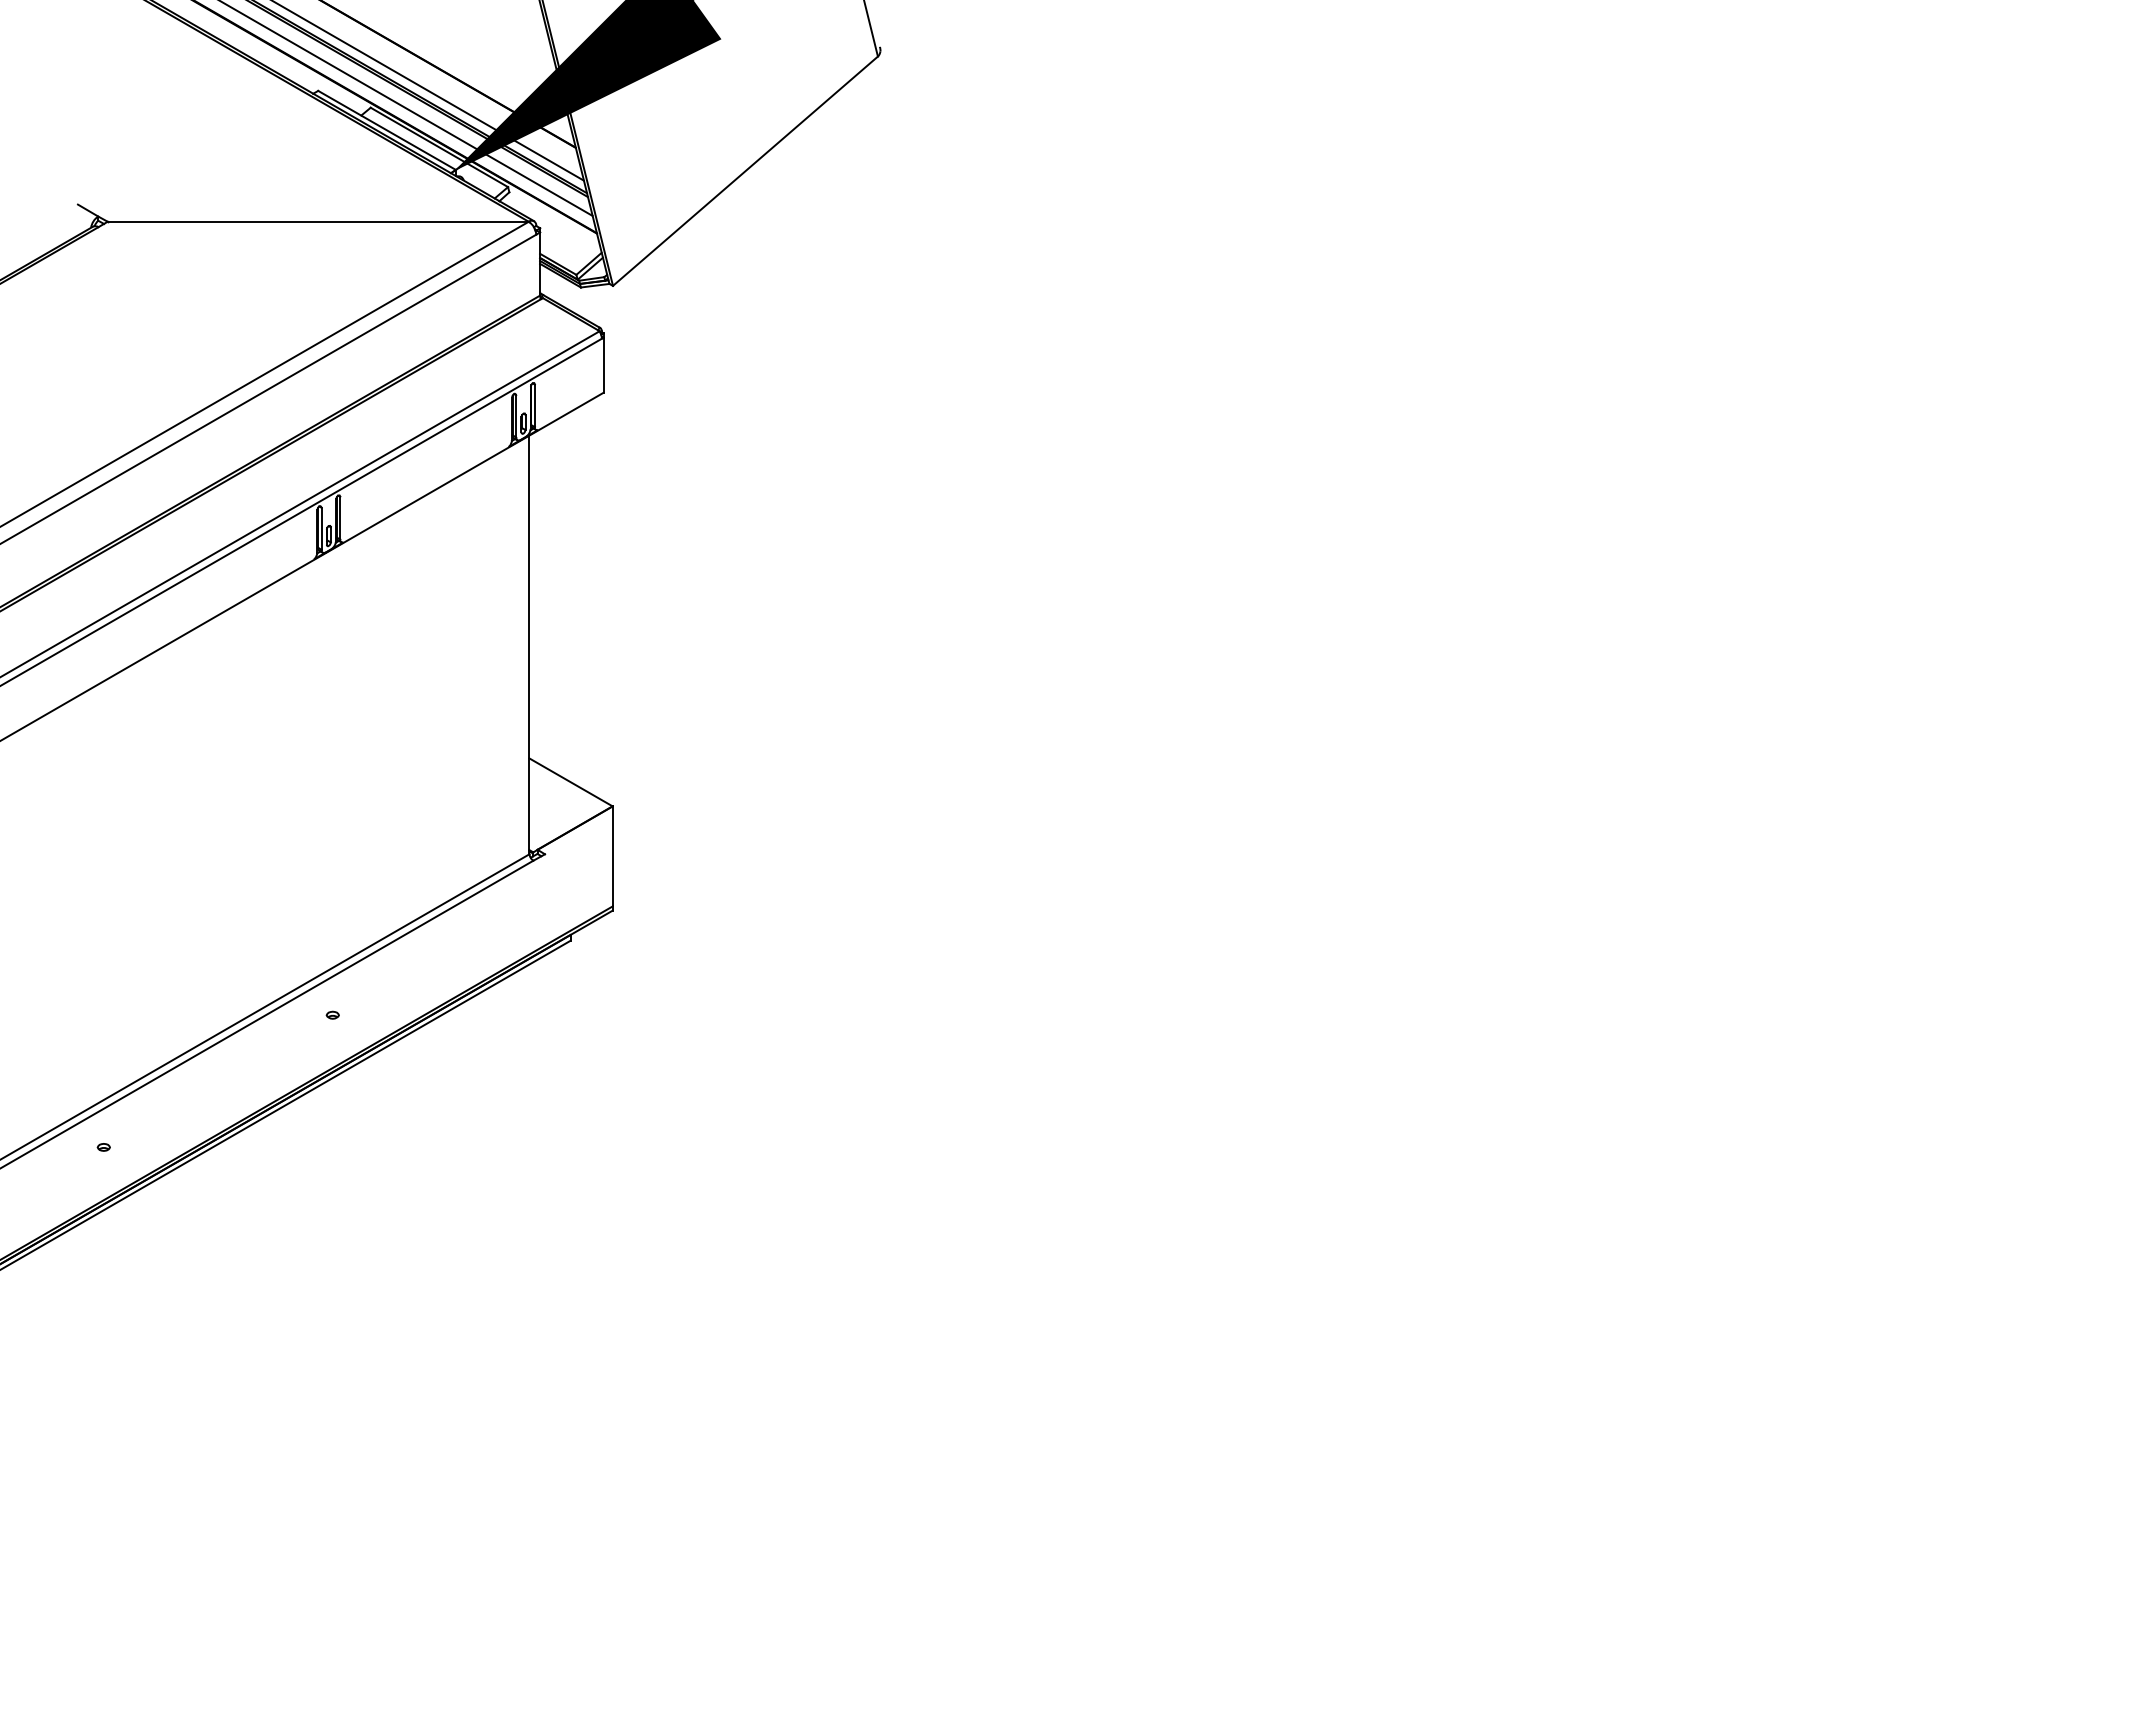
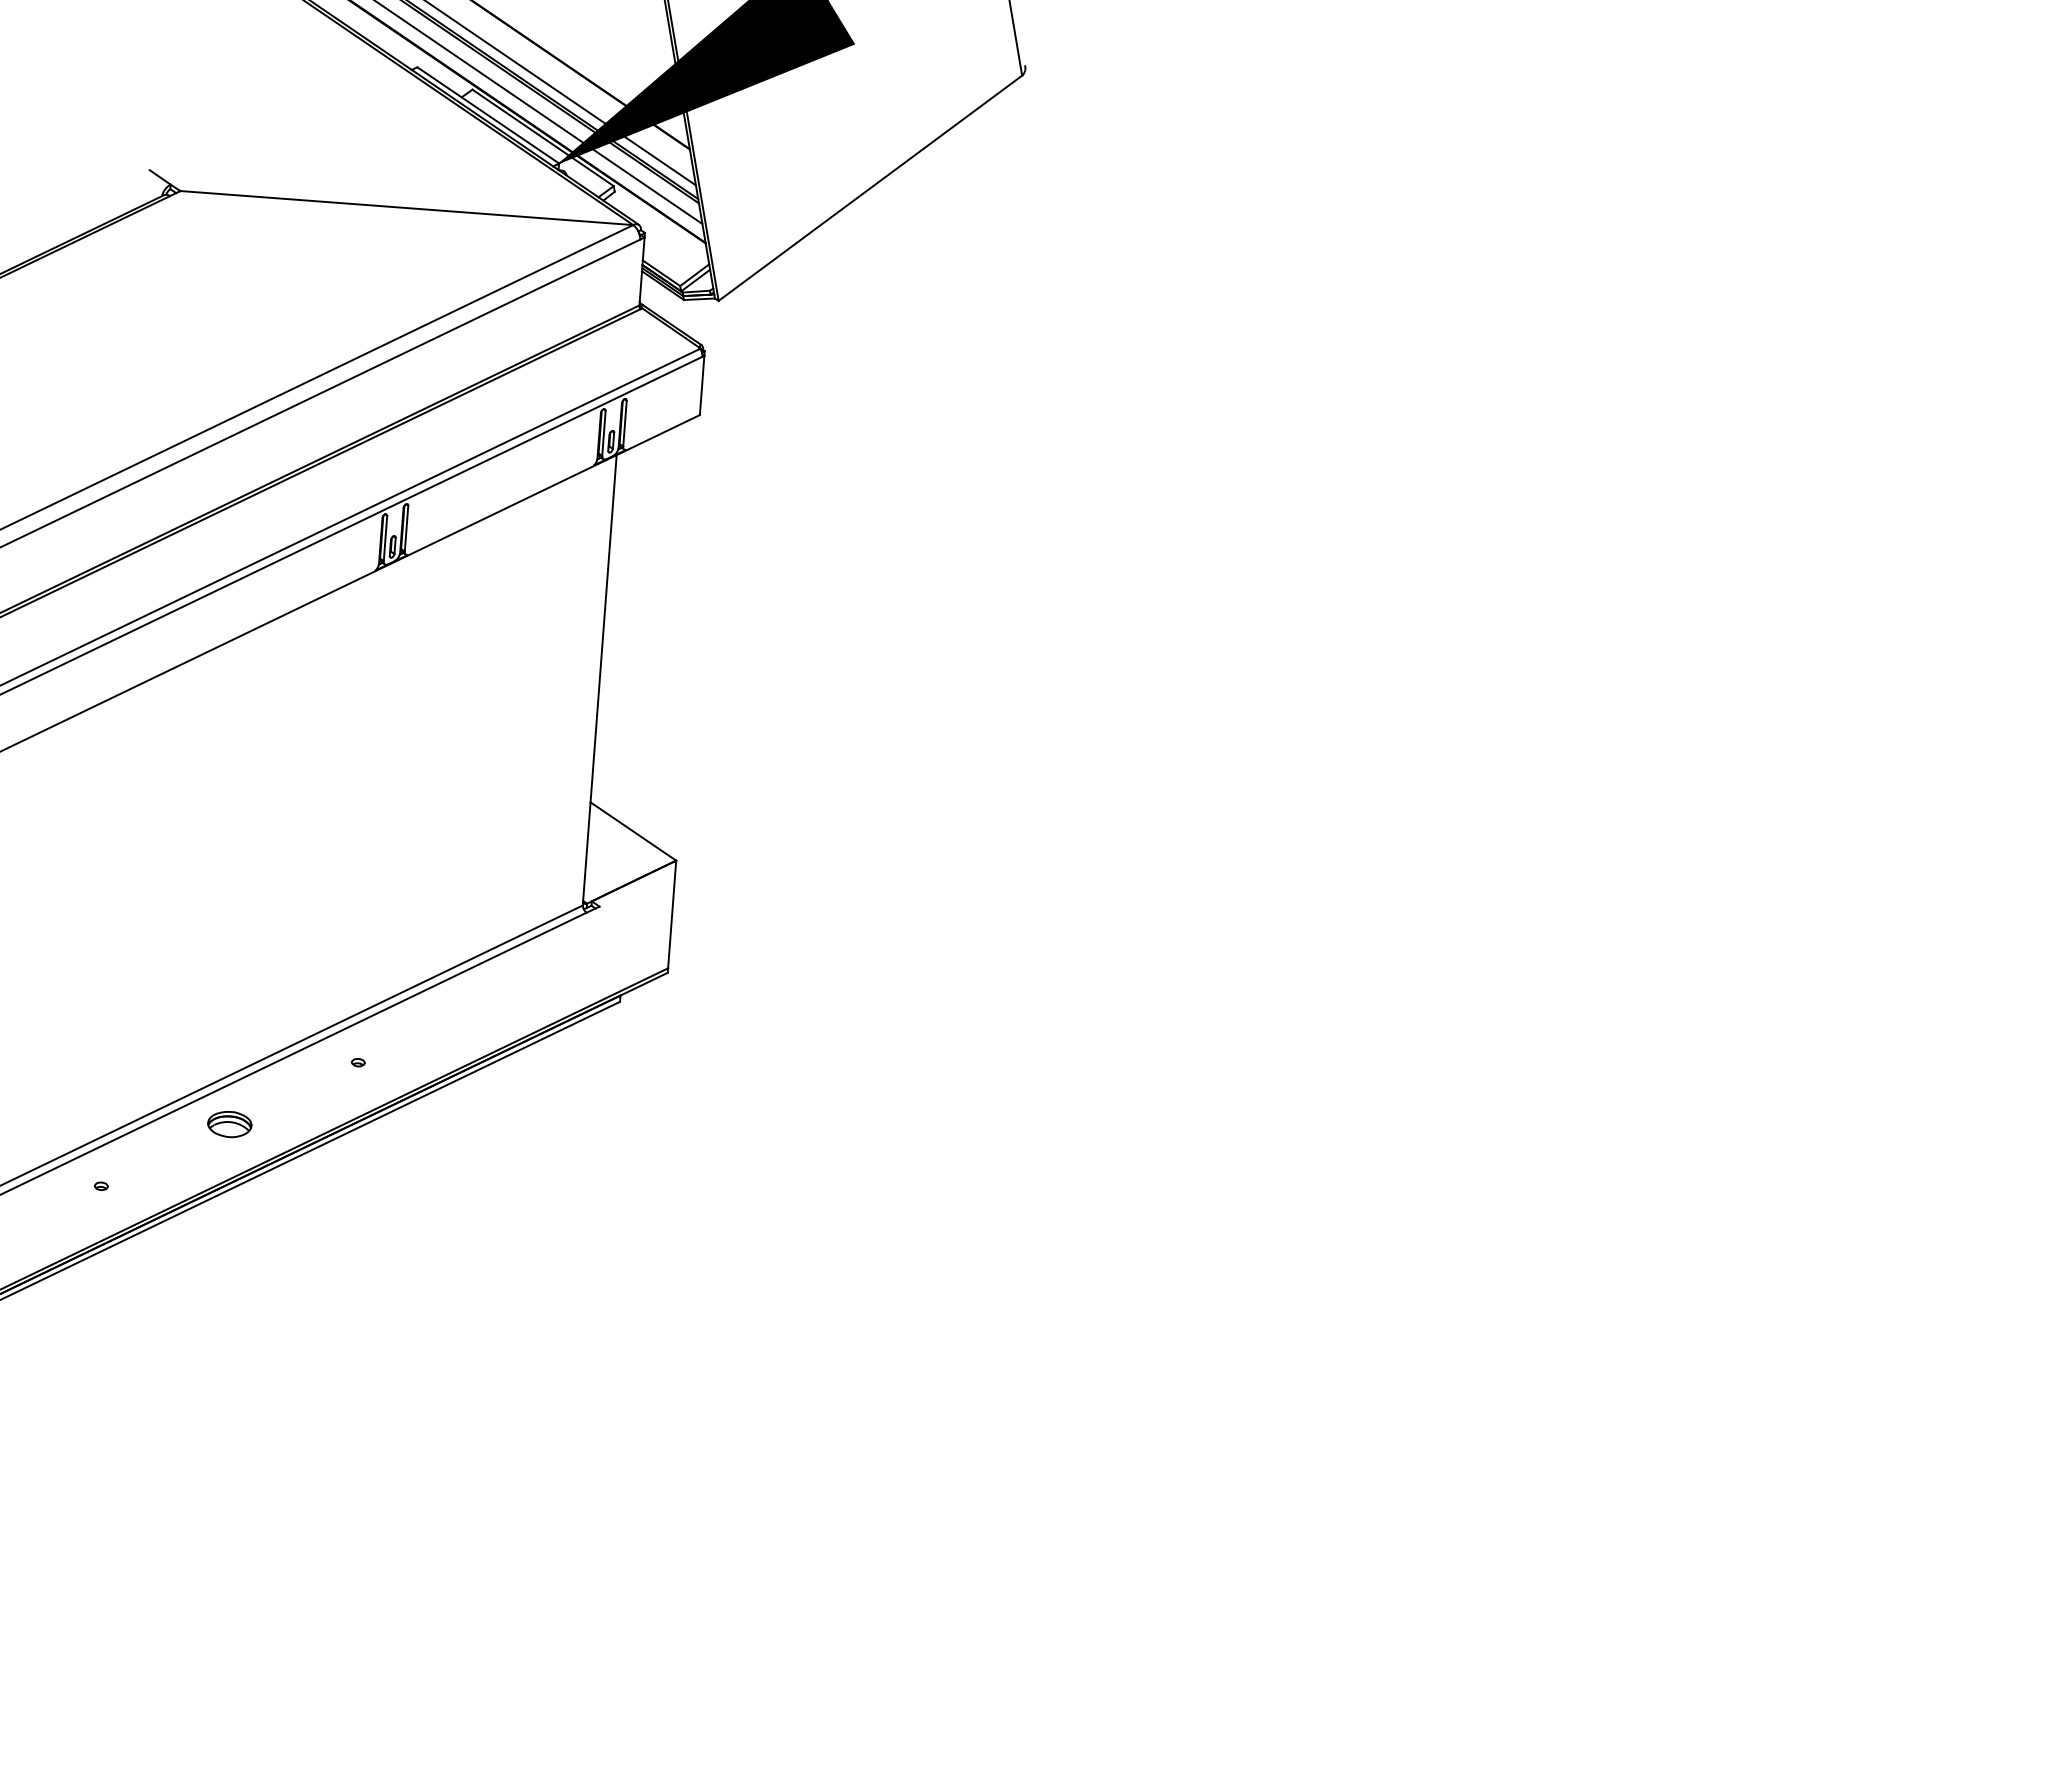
part: (218, 1080) -> (230, 1123), added

